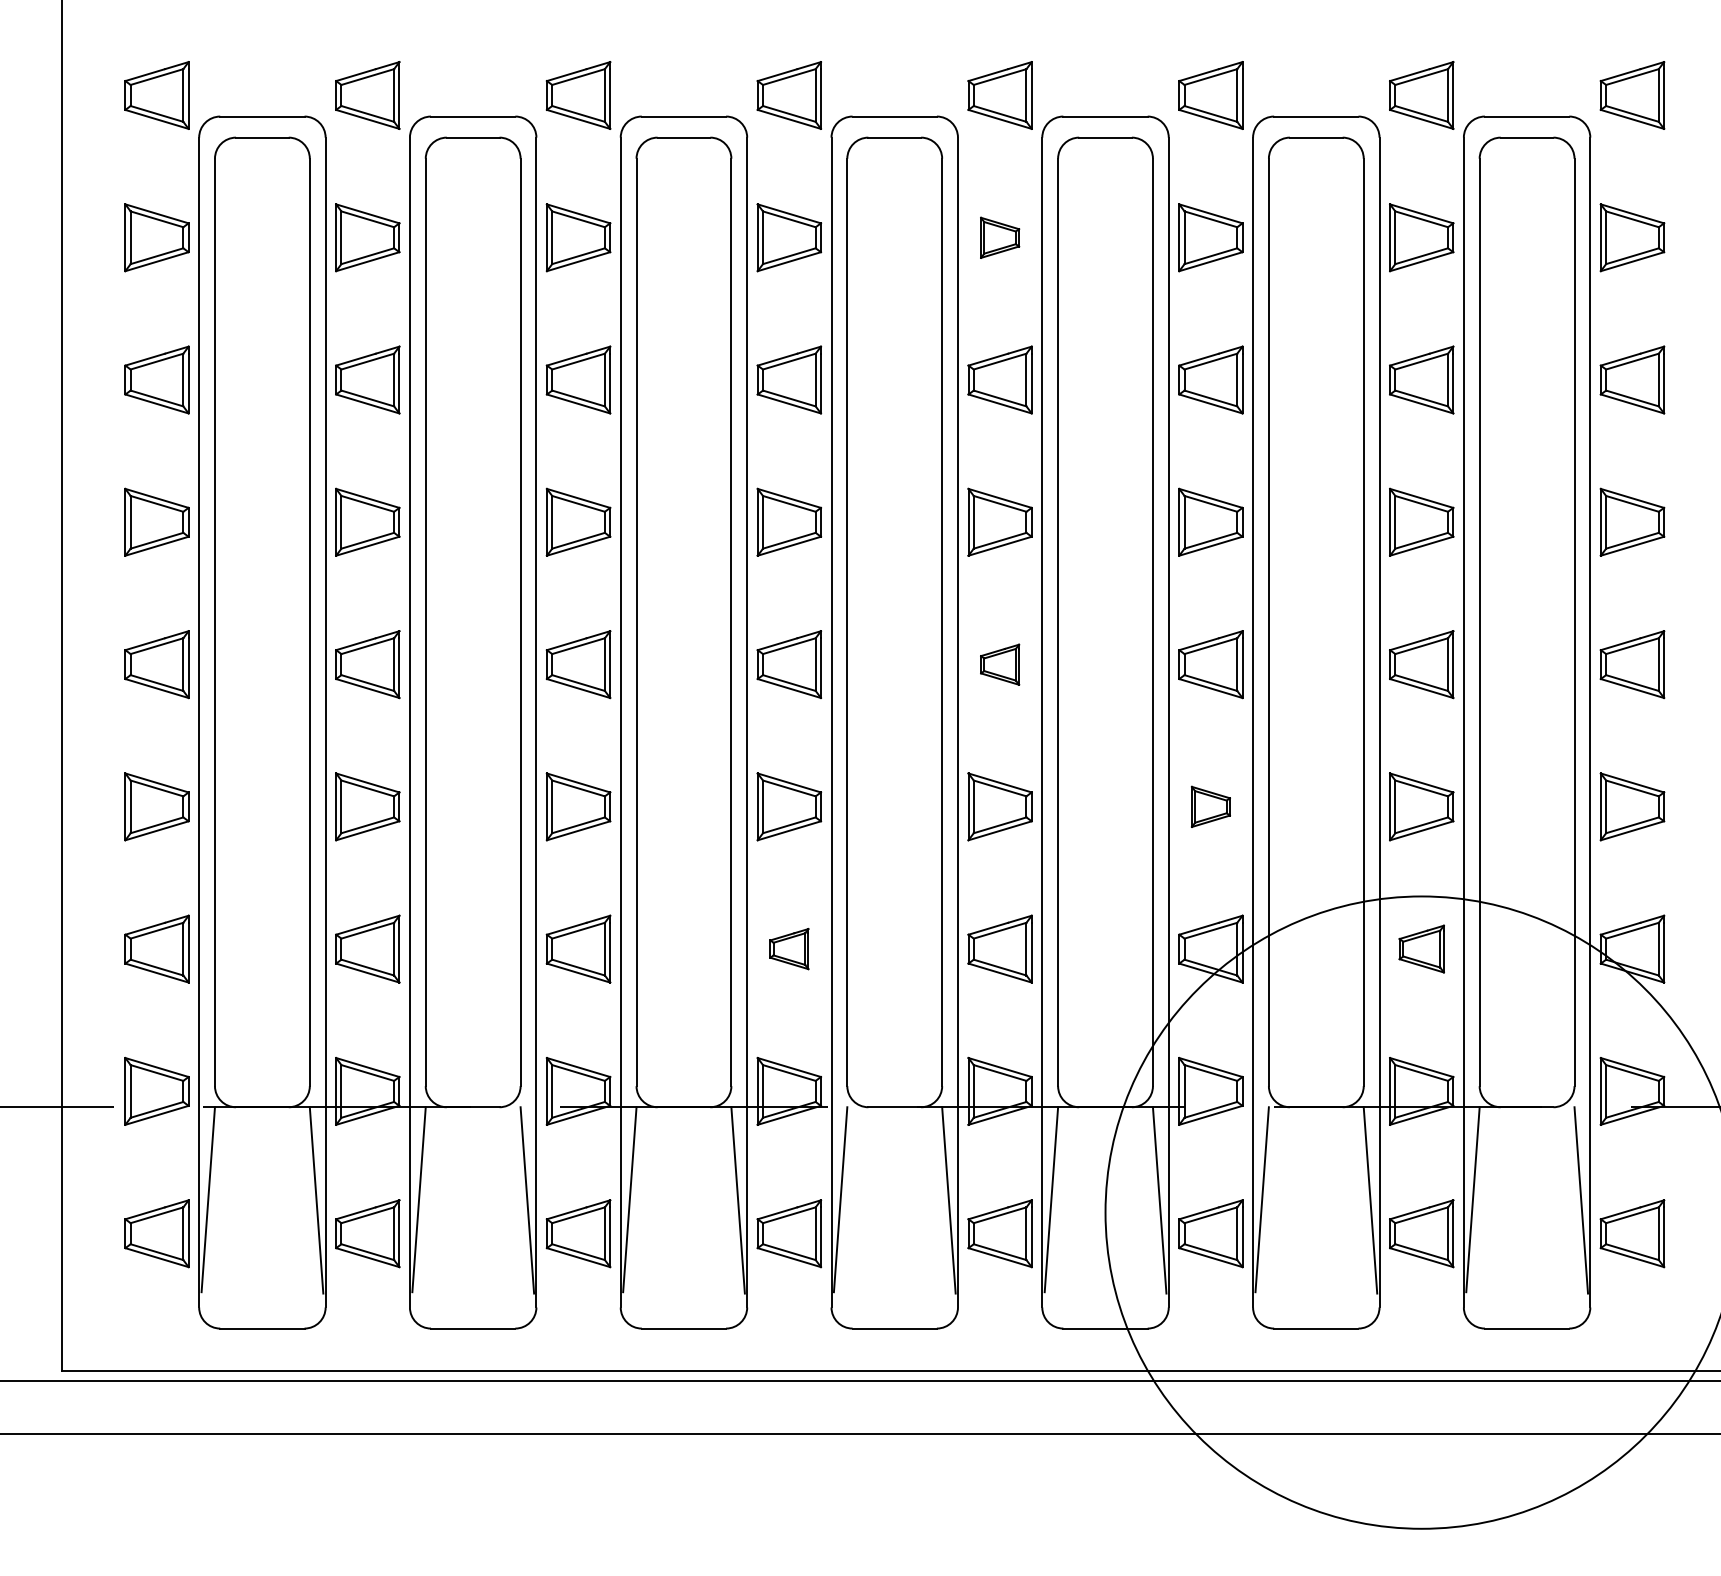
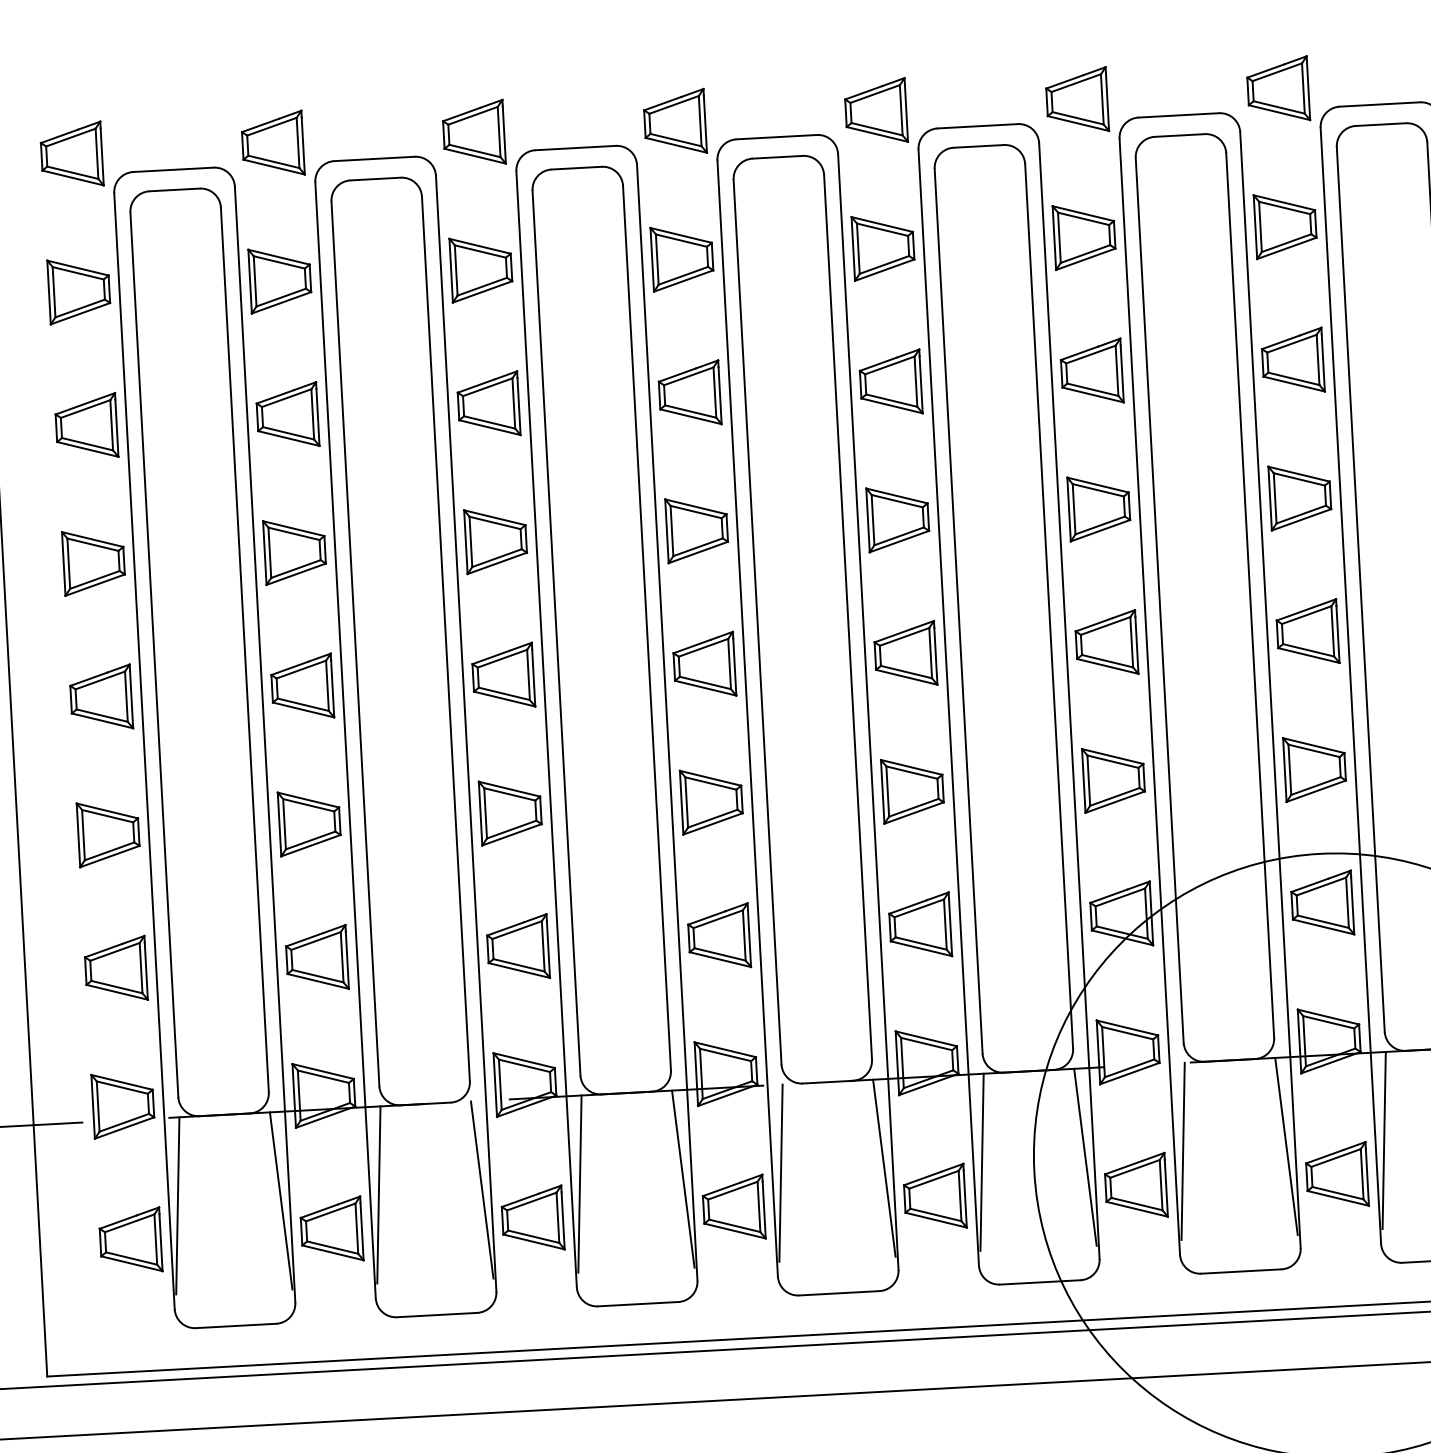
part: (999, 237) -> (882, 247), size x1.67
part: (999, 664) -> (904, 654), size x1.67
part: (1210, 806) -> (1113, 778), size x1.67
part: (789, 948) -> (719, 936), size x1.67
part: (1421, 948) -> (1322, 903), size x1.43

